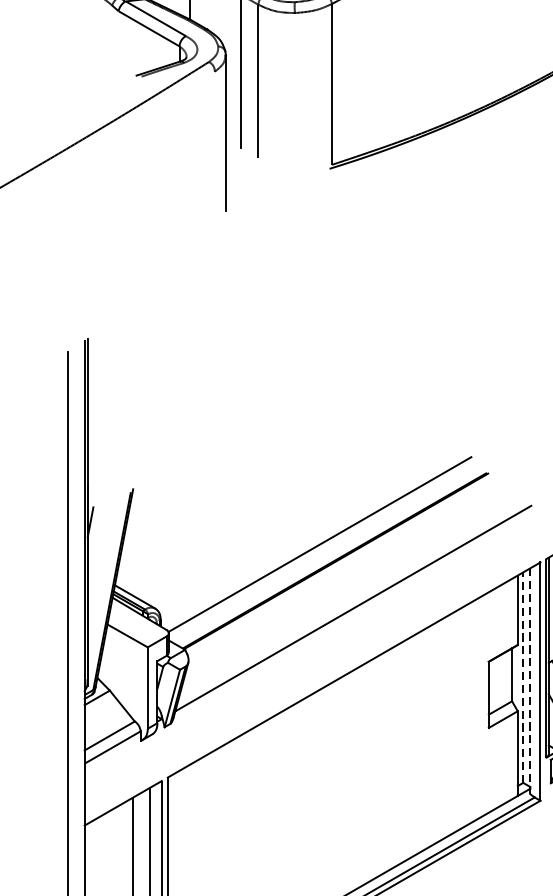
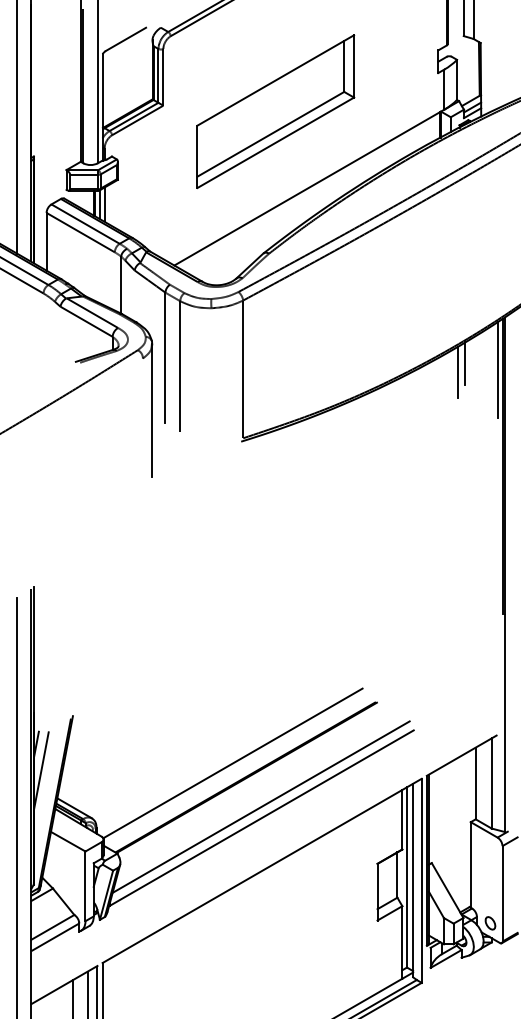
line: (95, 552) -> (40, 770), added
line: (352, 594) -> (260, 806), added
line: (523, 676) -> (407, 876), dashed -> solid
line: (530, 681) -> (413, 880), dashed -> solid

